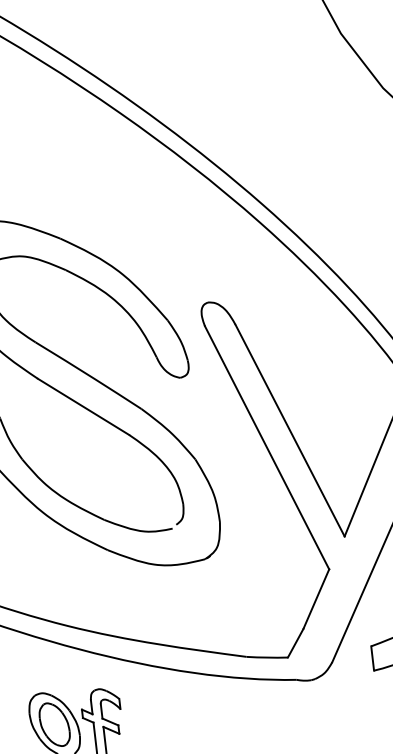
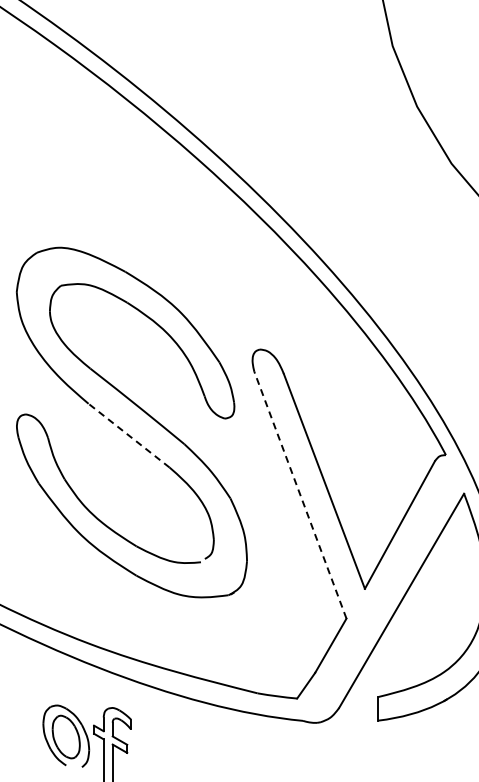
line: (83, 406) -> (129, 435), solid -> dashed
line: (267, 448) -> (300, 495), solid -> dashed

